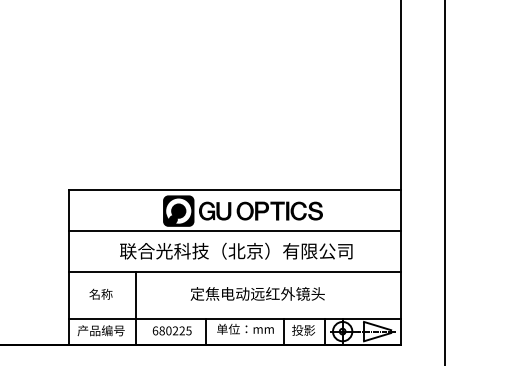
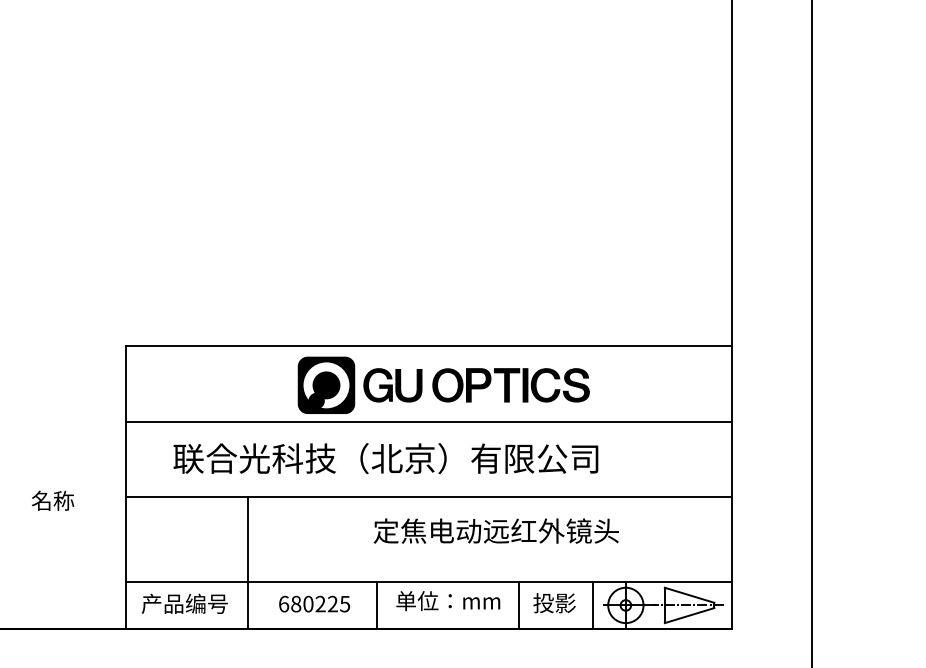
text: (236, 250) -> (386, 457), moved
text: (100, 293) -> (52, 499), moved
text: (257, 293) -> (495, 530), moved

